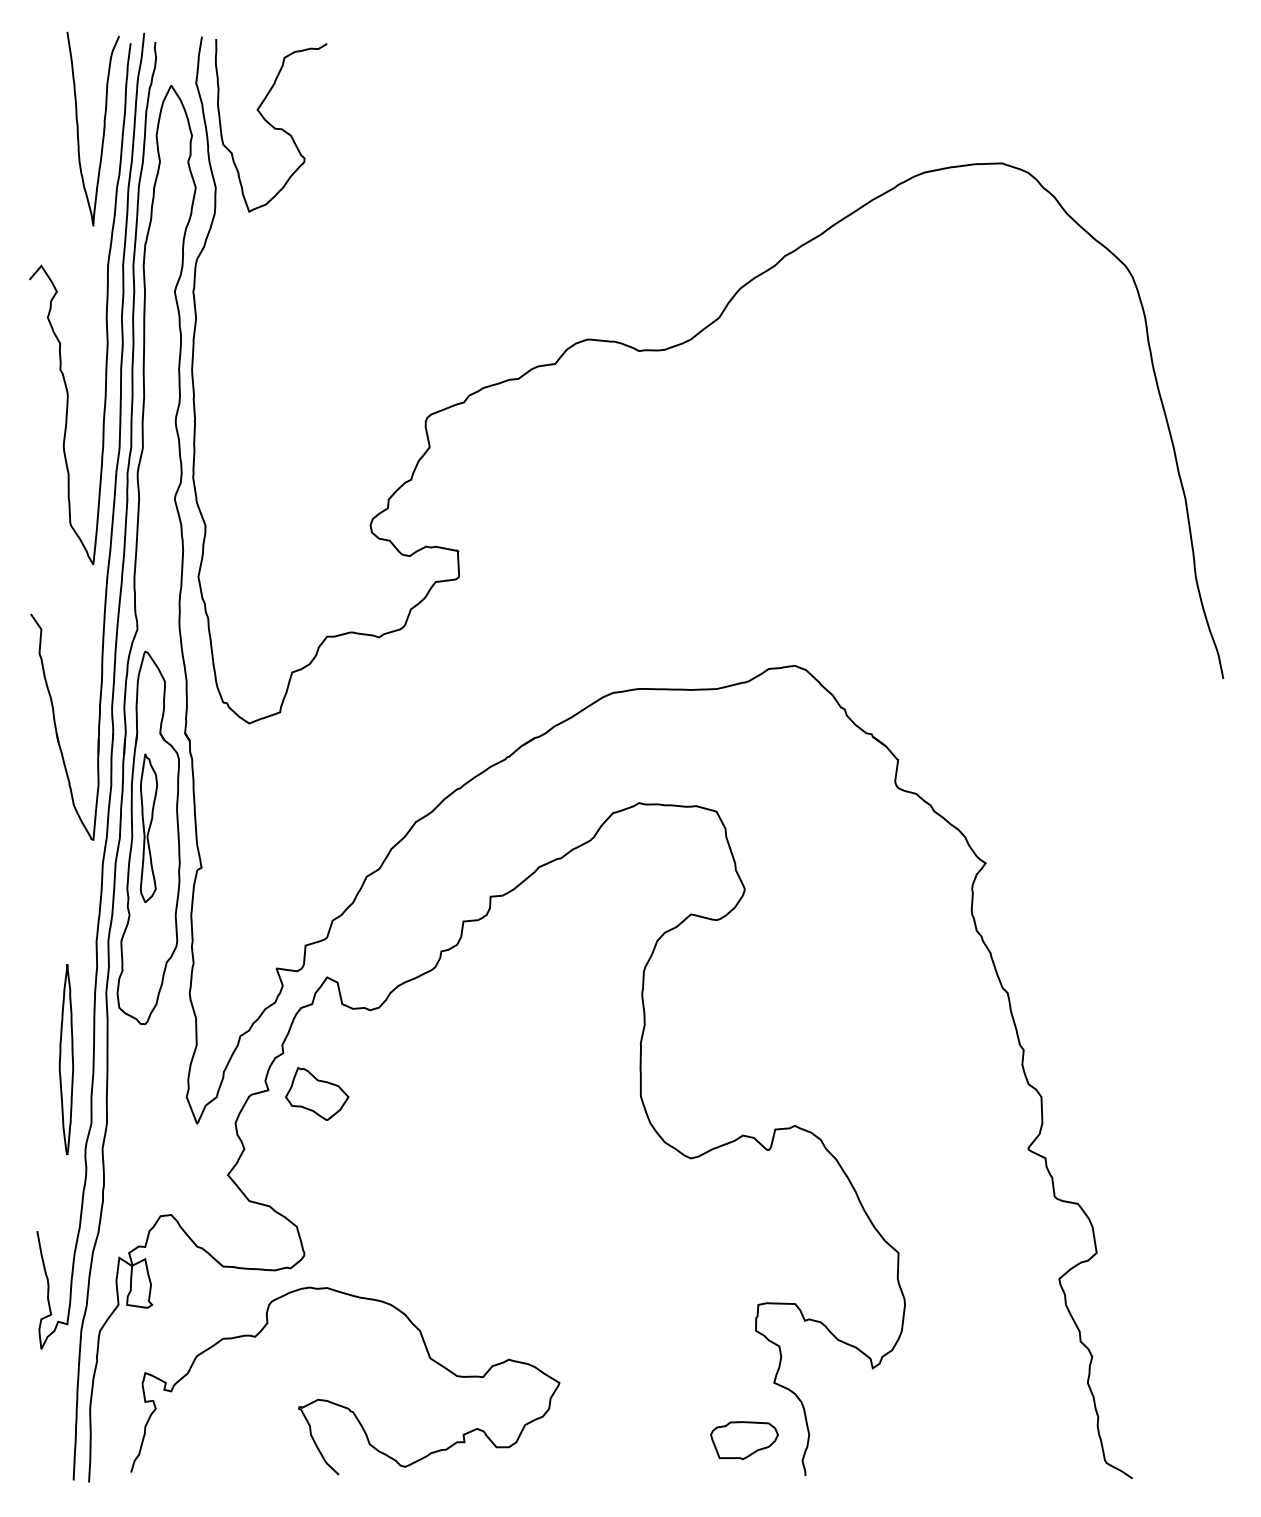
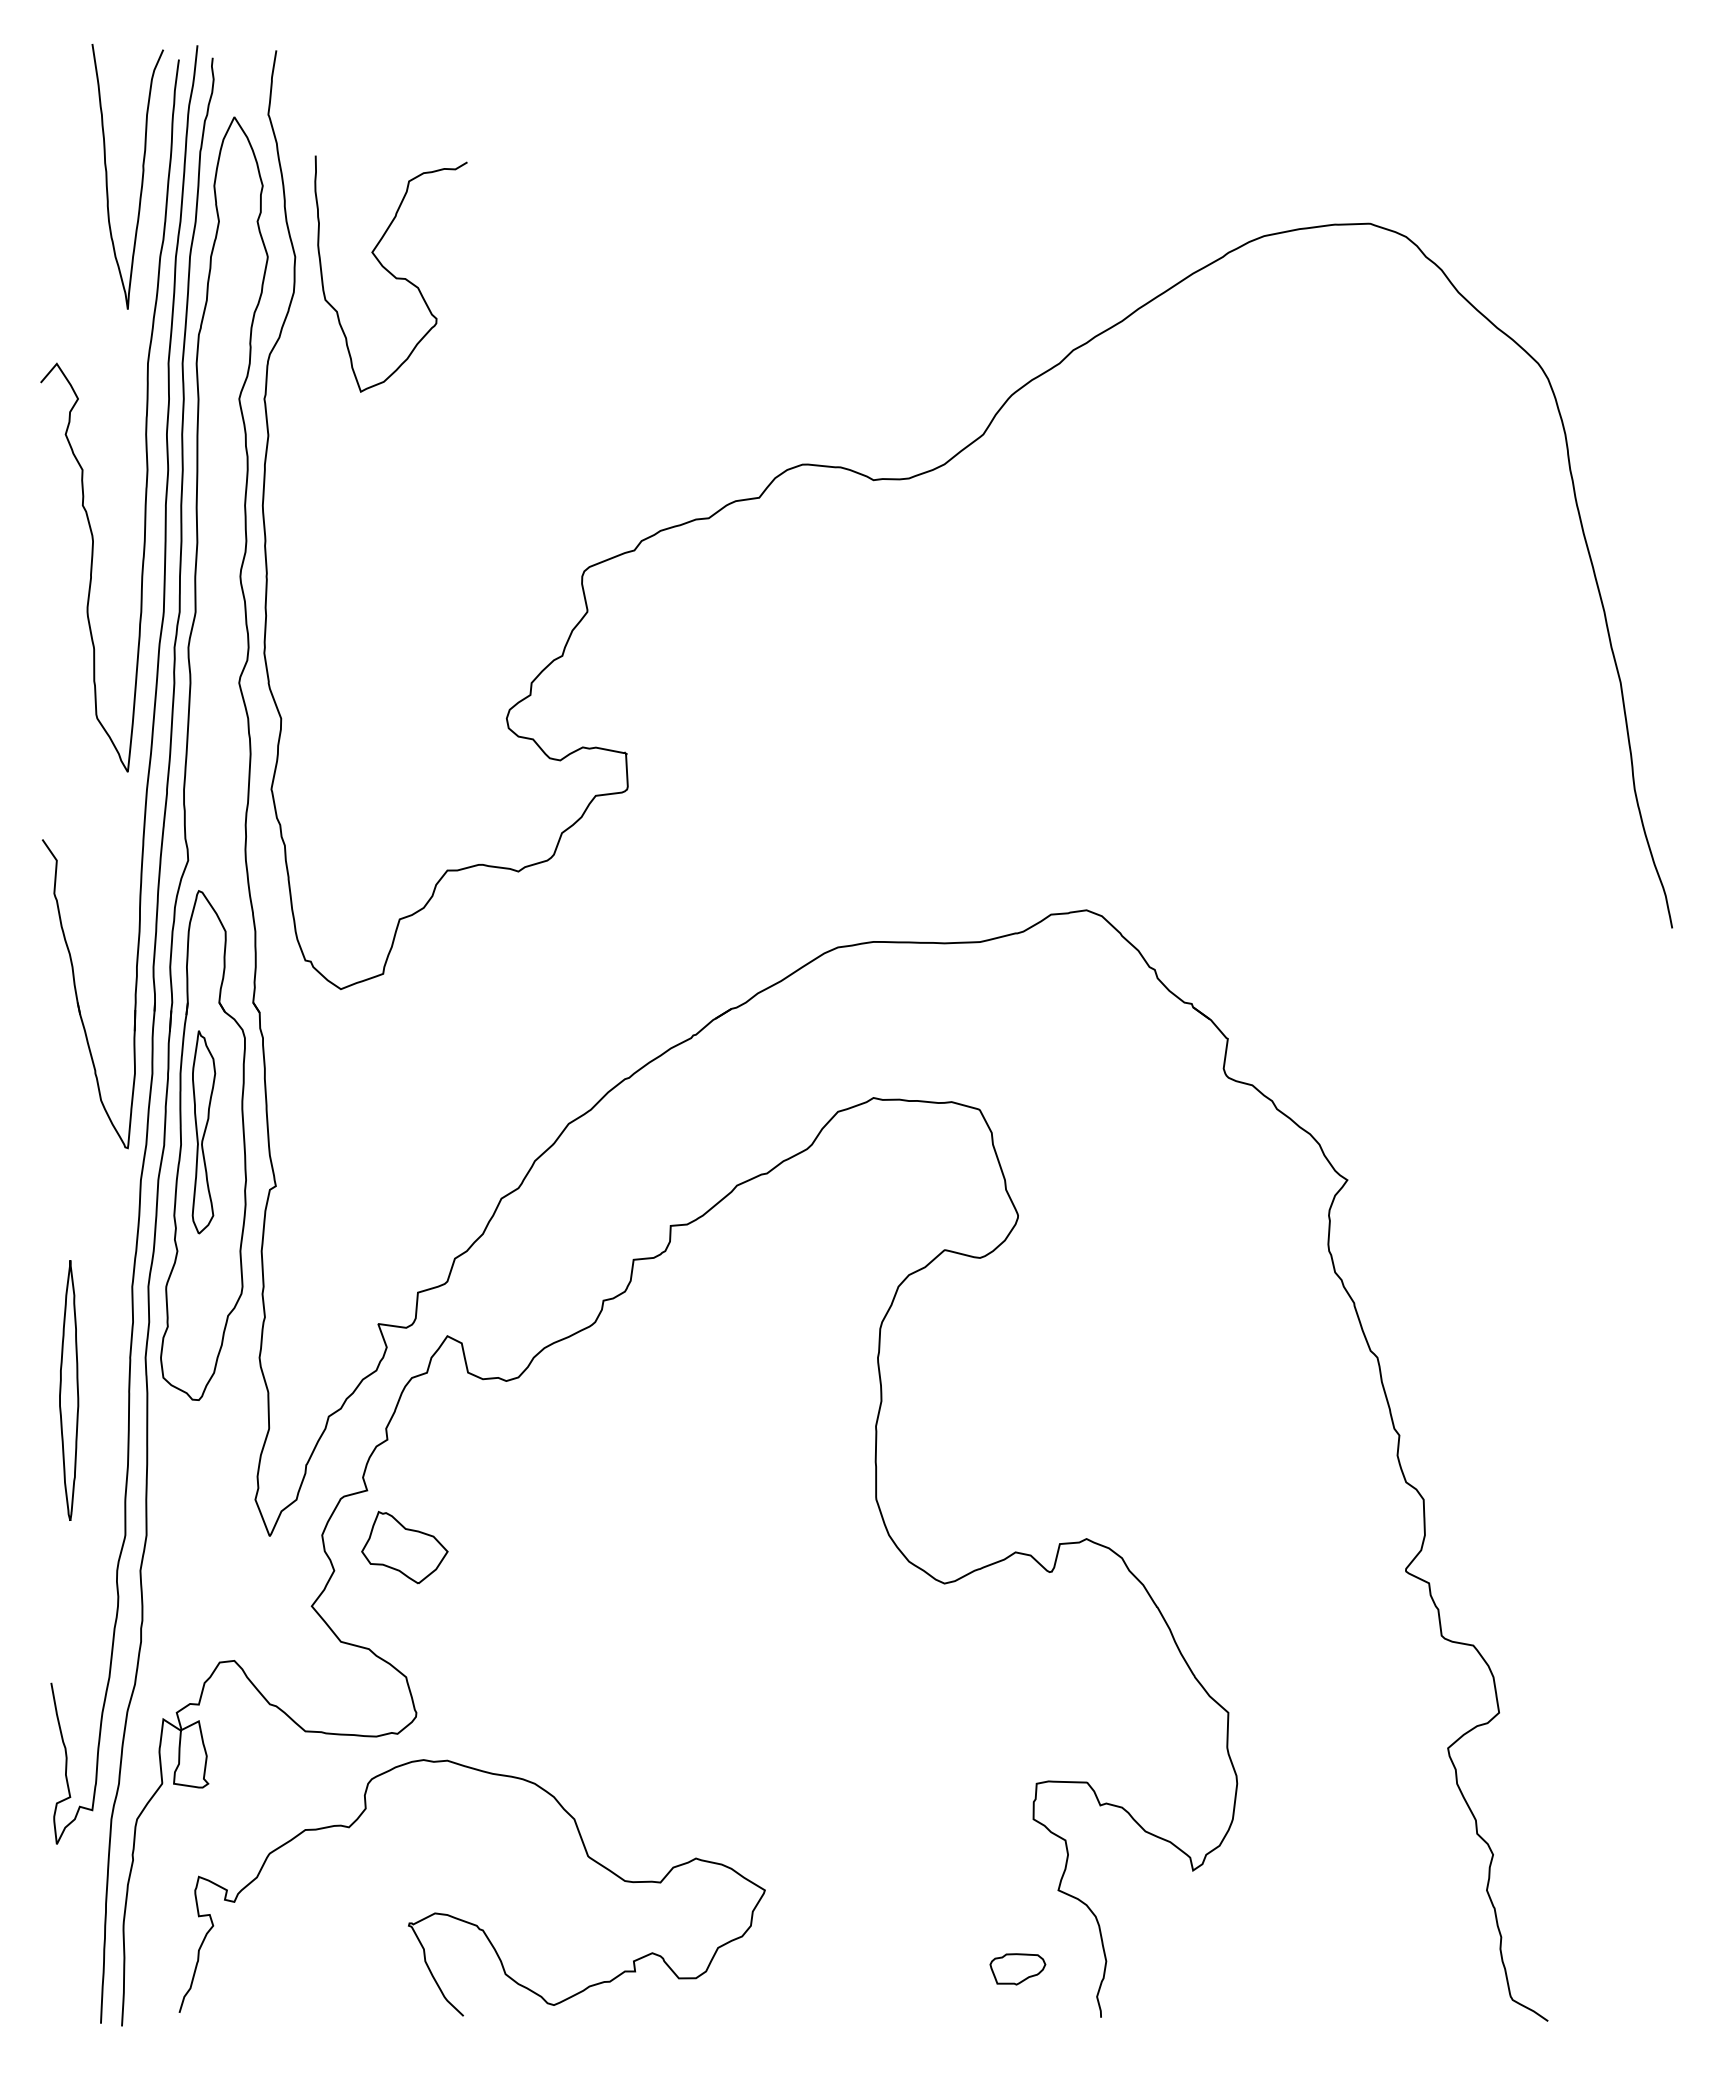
curve: (270, 125) -> (390, 273), moved
part: (66, 1059) -> (69, 1390), moved
part: (316, 1093) -> (404, 1547), moved
part: (744, 1440) -> (1017, 1969), size x0.6

